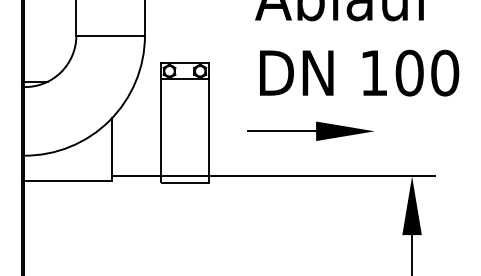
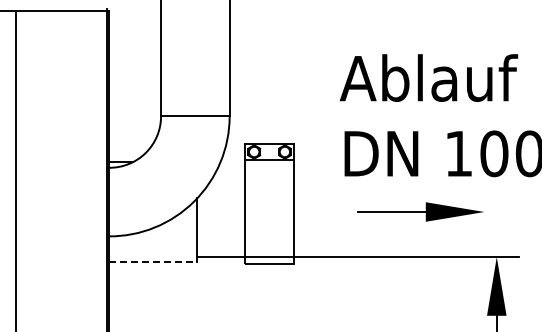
part: (310, 130) -> (420, 211), moved
line: (68, 180) -> (153, 261), solid -> dashed

